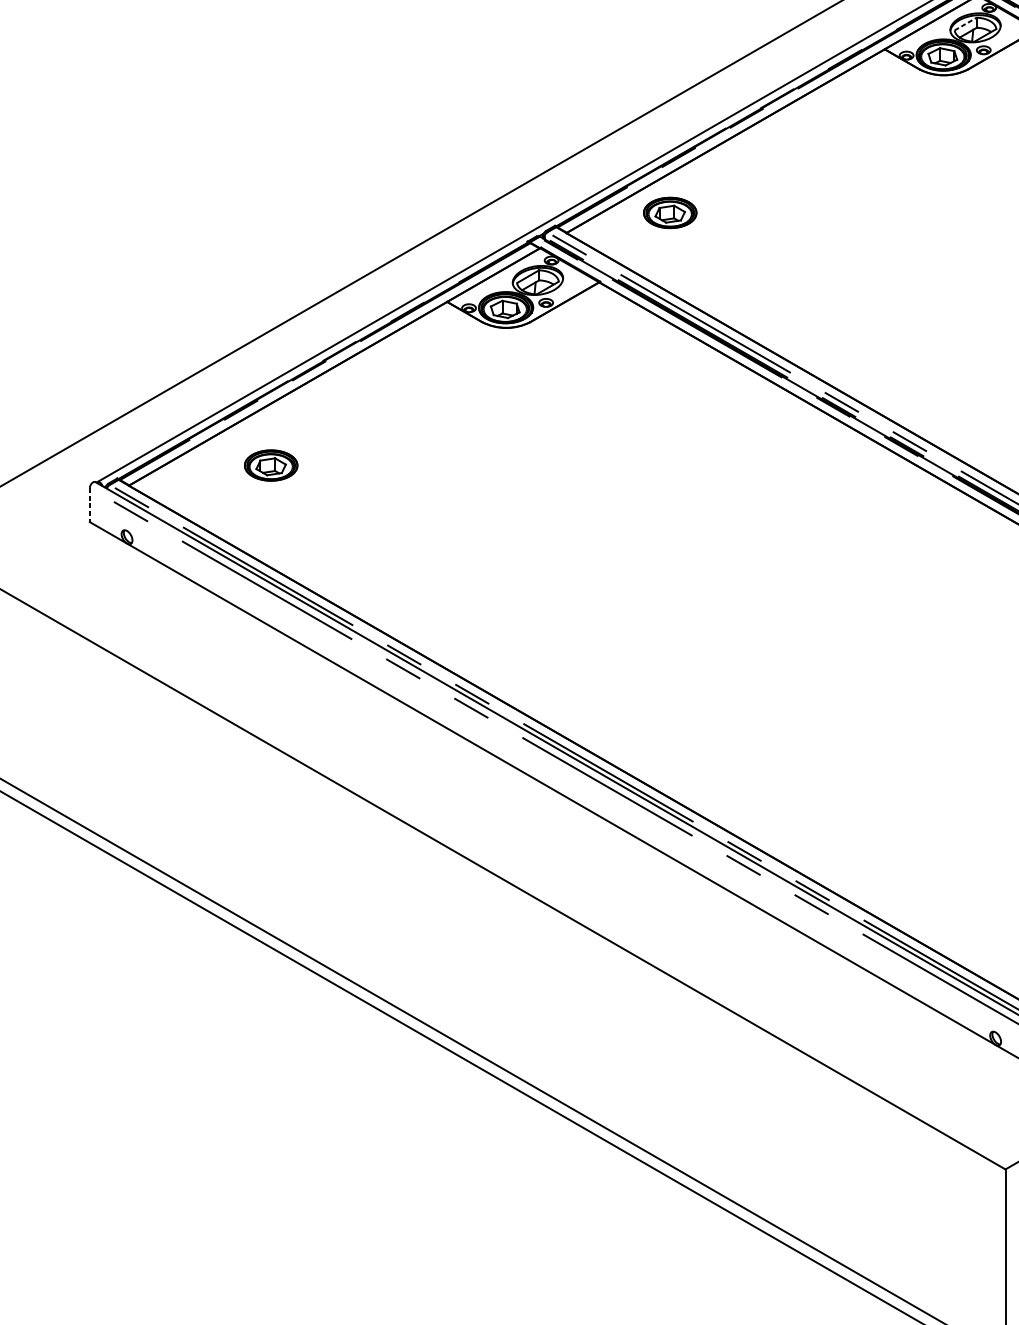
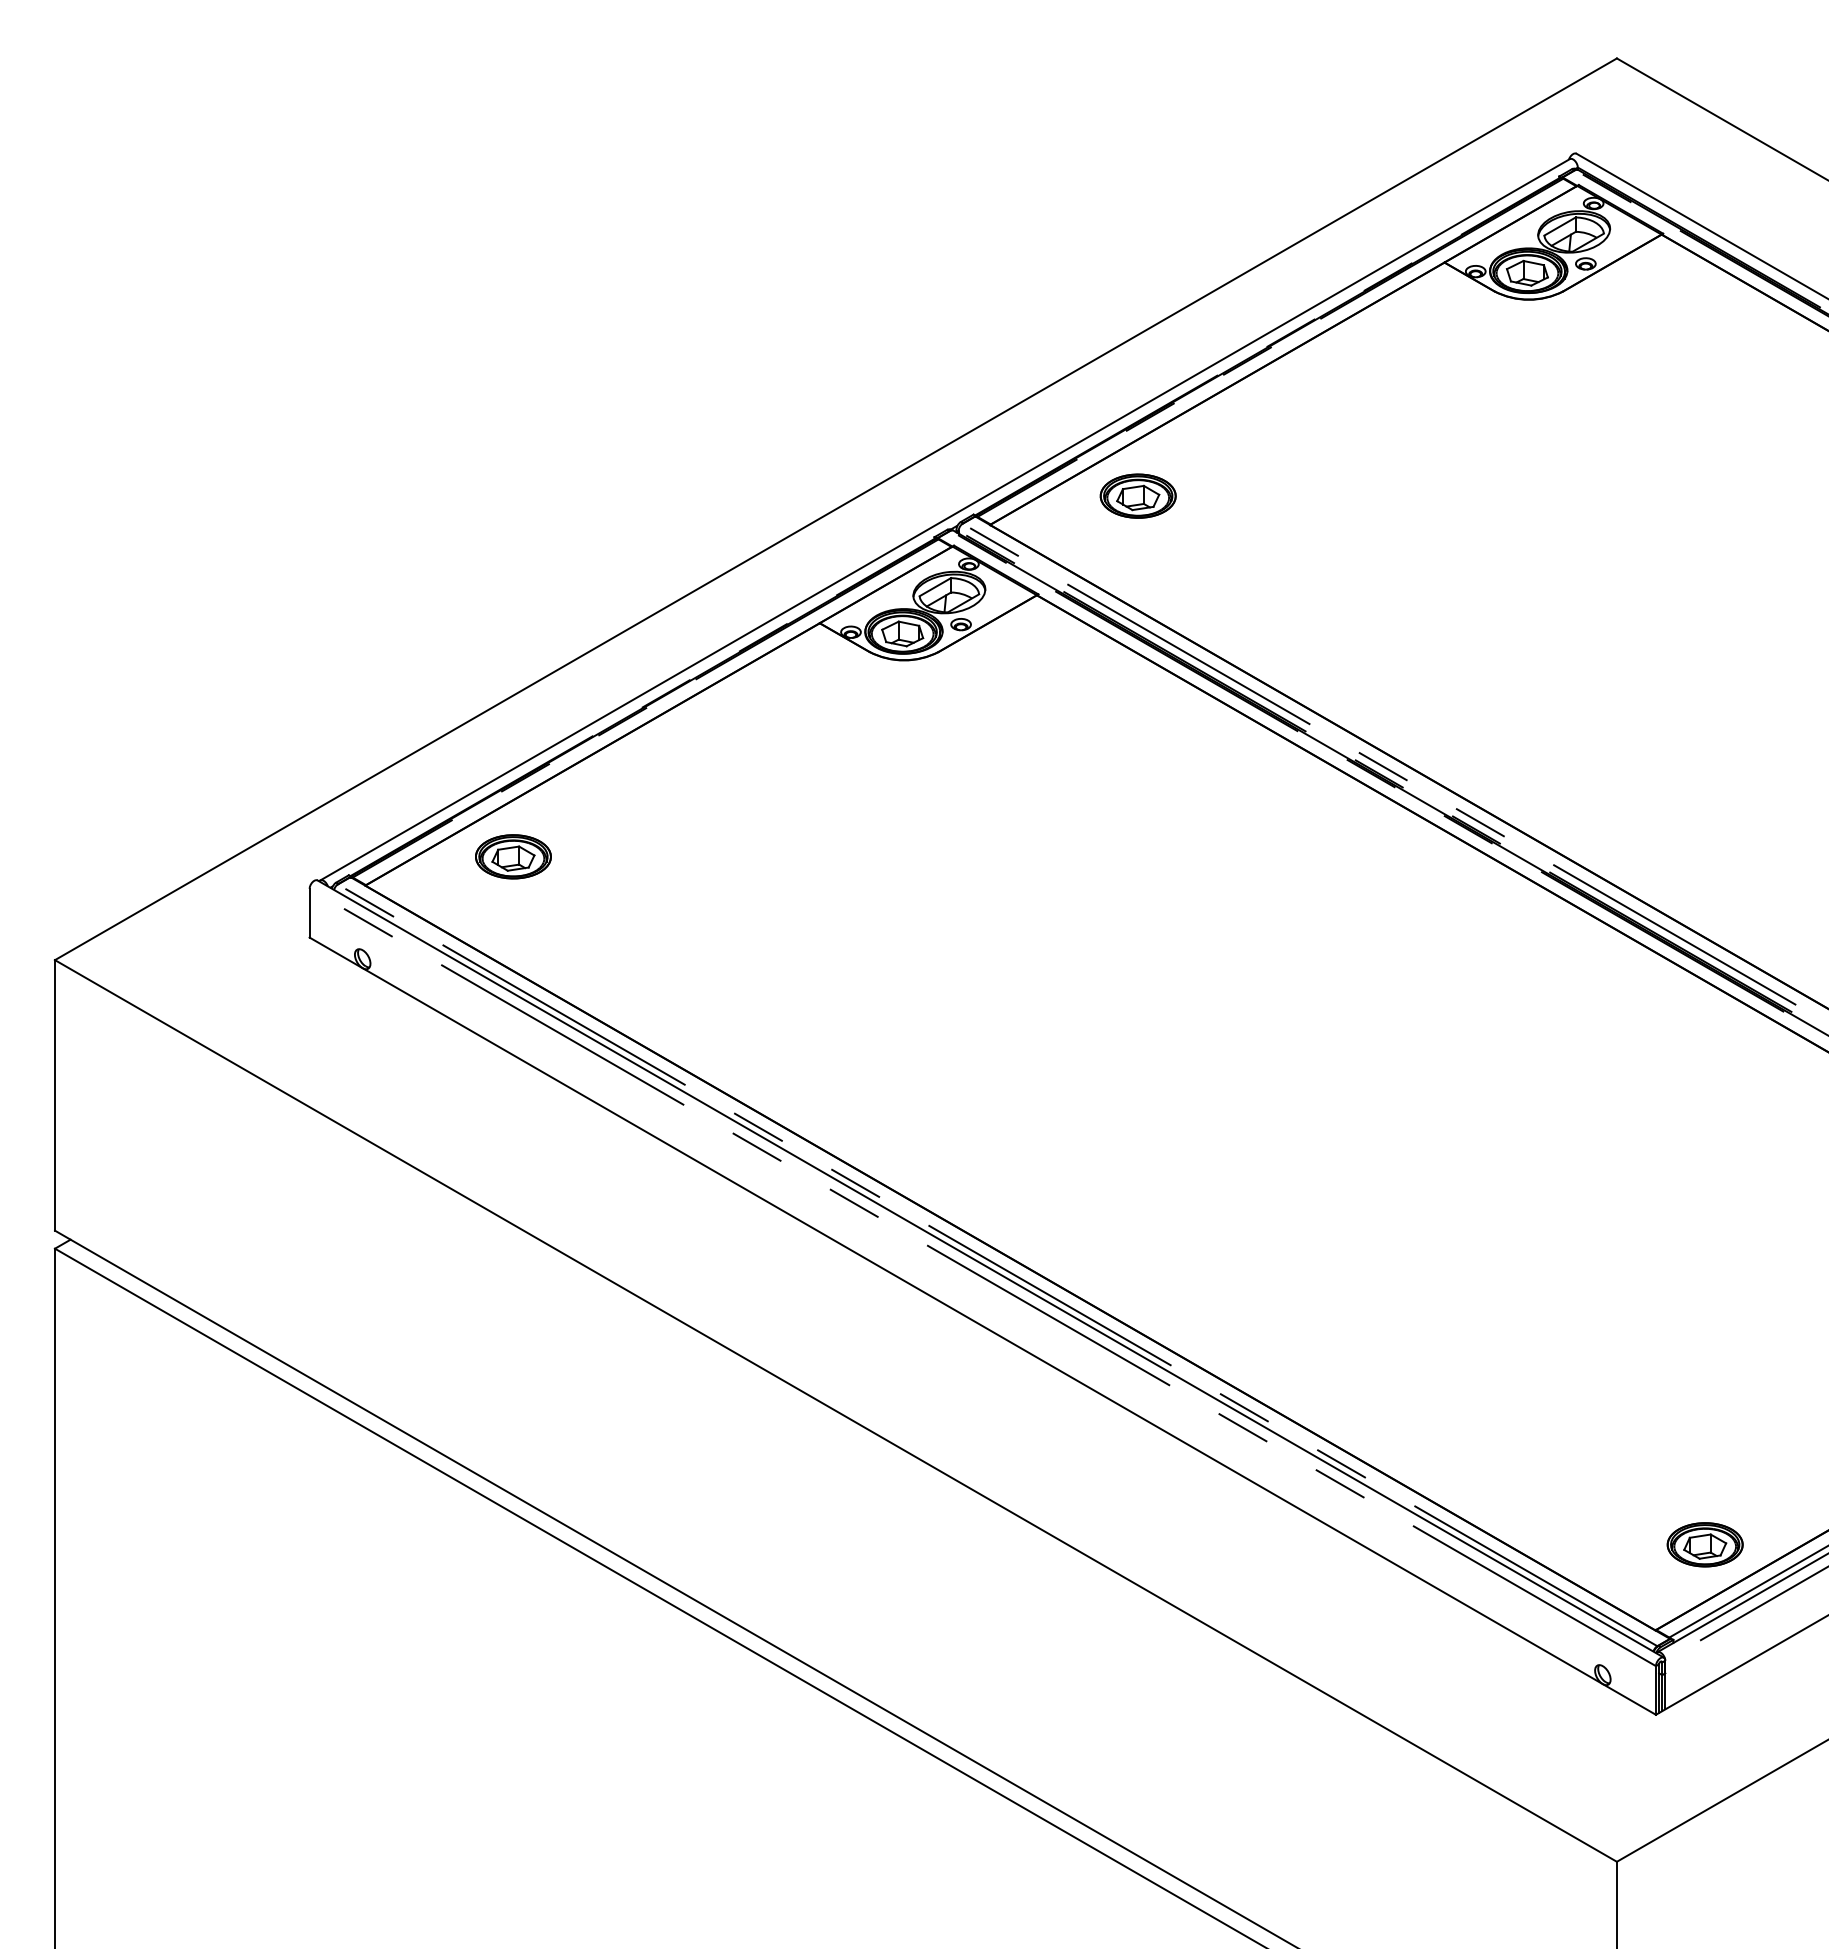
line: (965, 24) -> (1560, 226), dashed -> solid
part: (271, 465) -> (513, 856), moved
line: (89, 505) -> (309, 913), dashed -> solid

